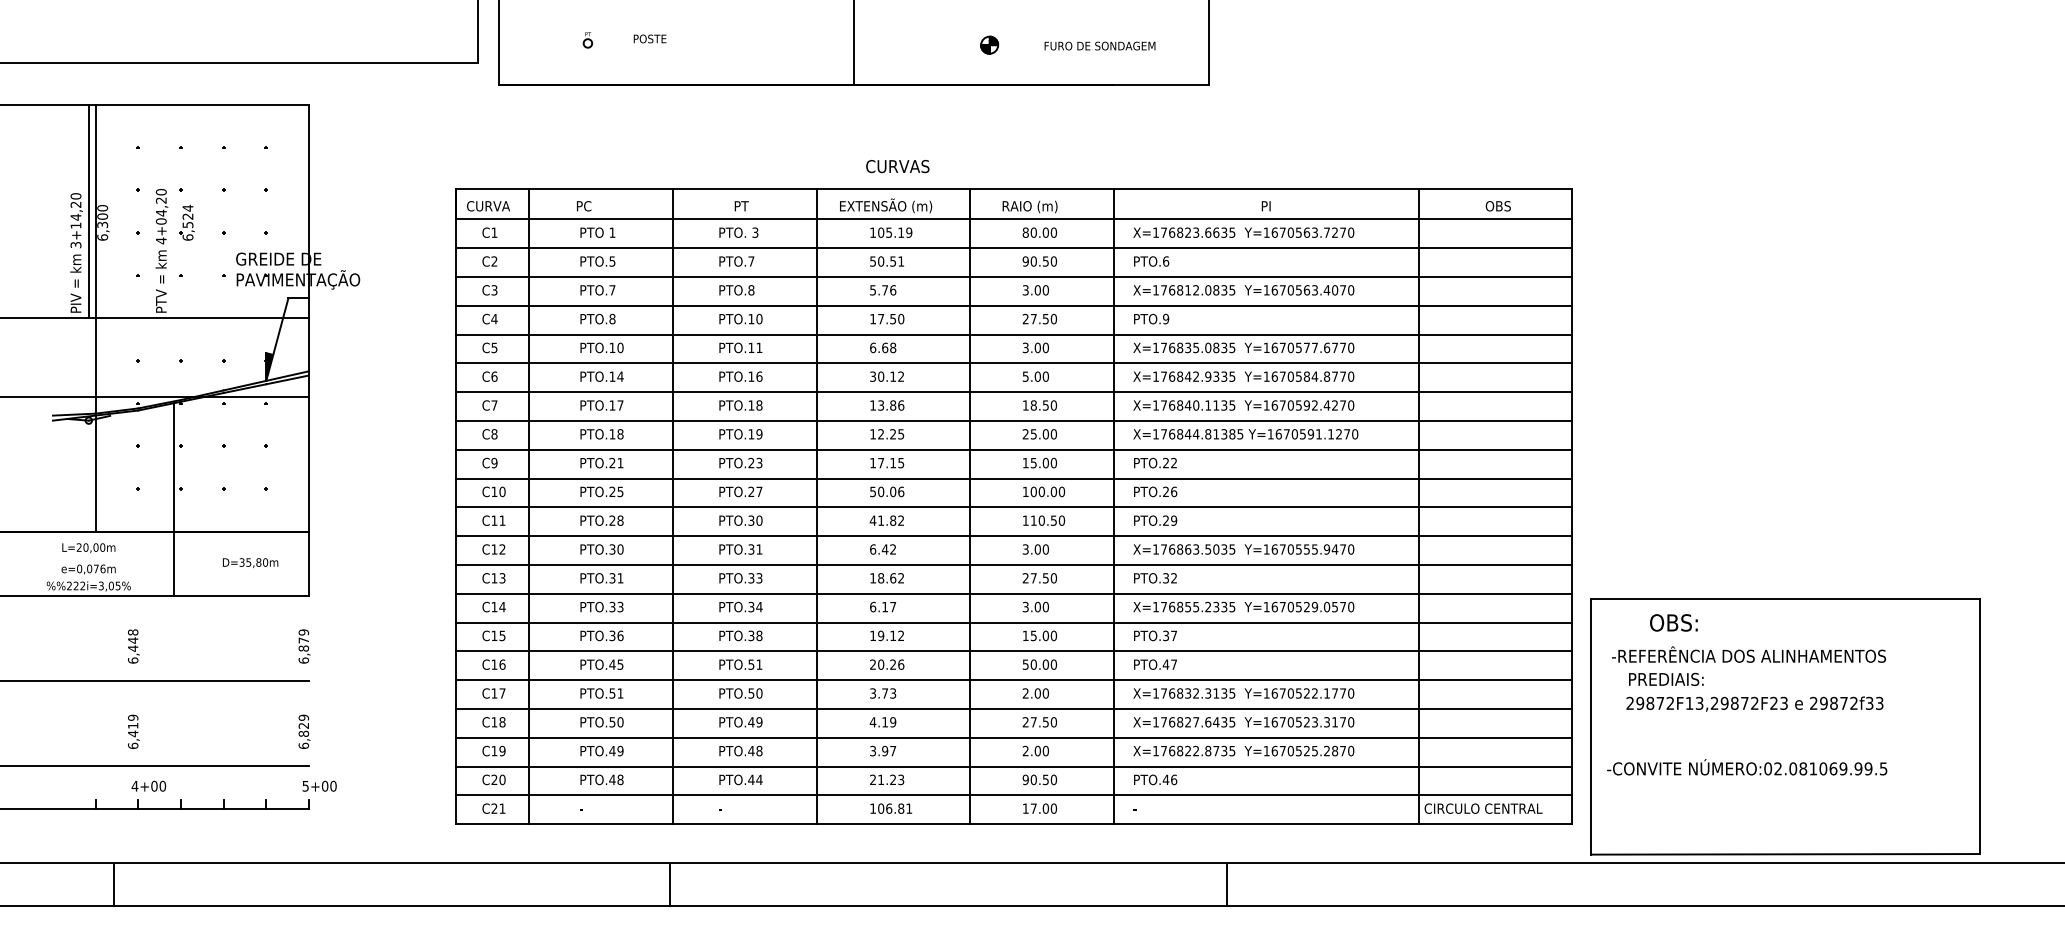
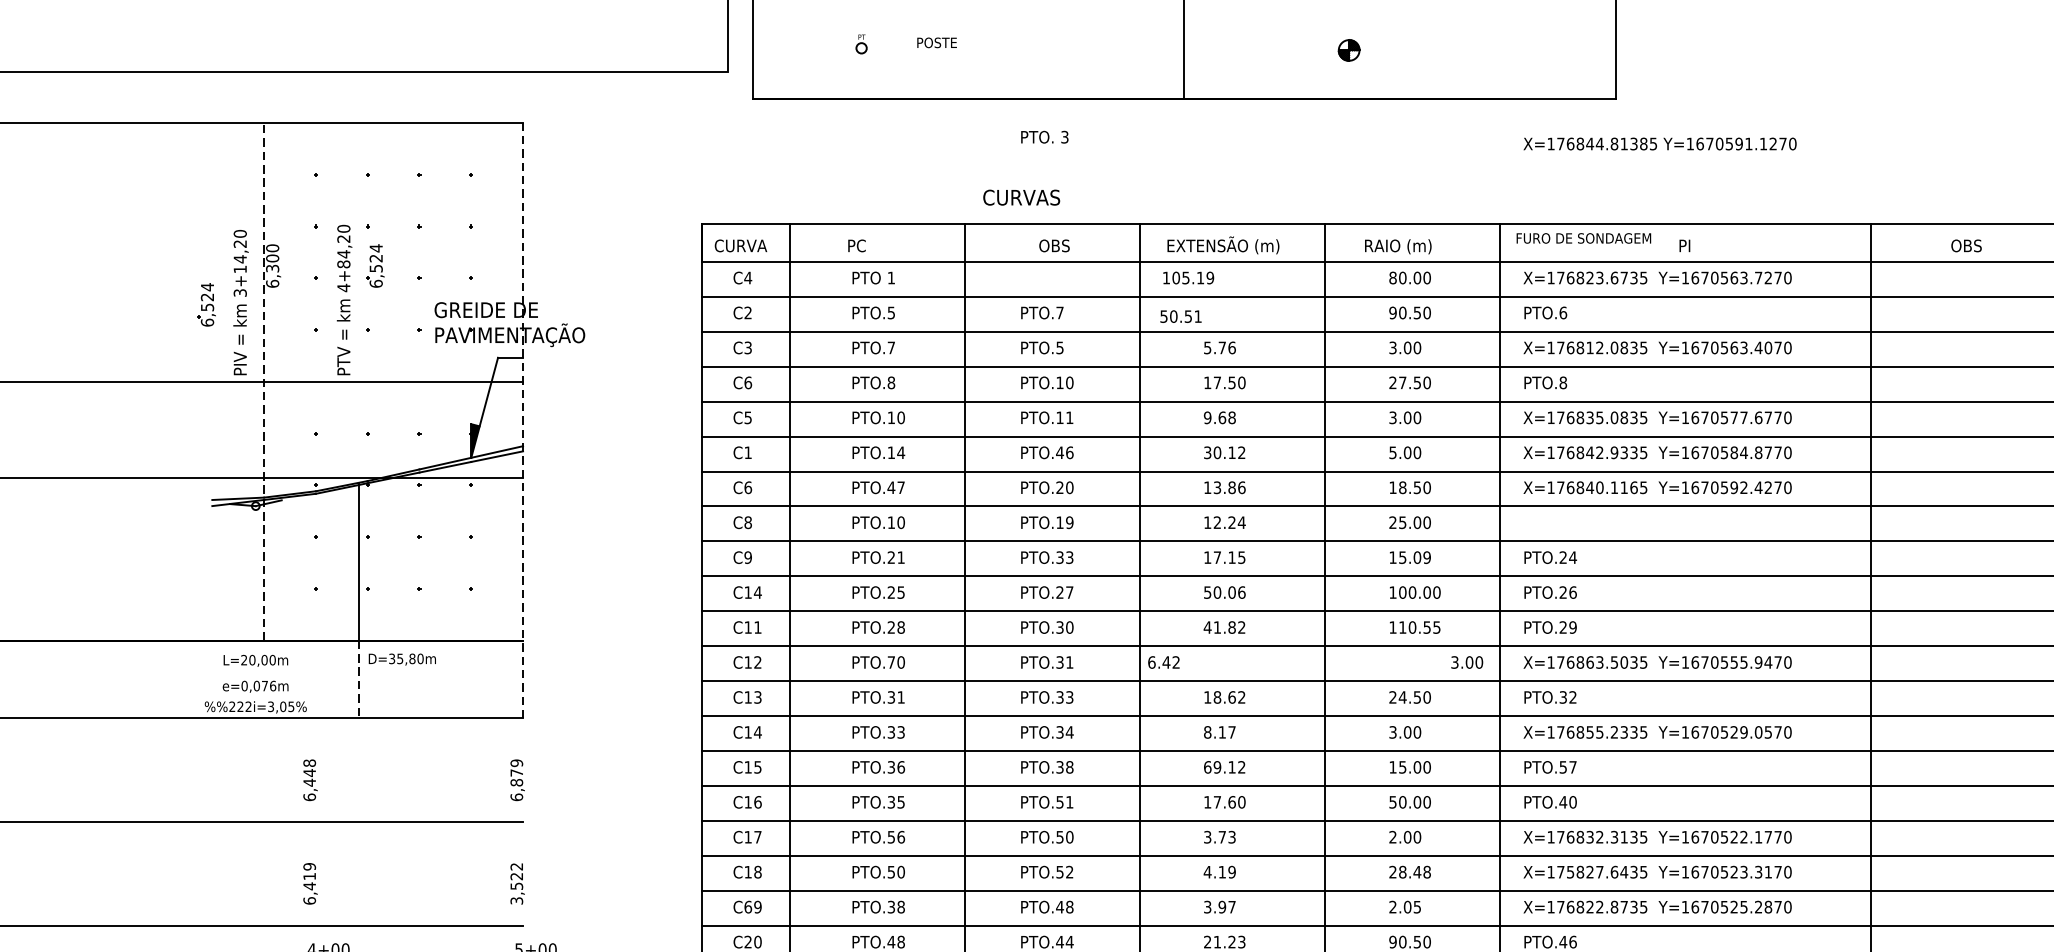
text: (1099, 45) -> (1583, 237), moved
text: (897, 166) -> (1021, 197), moved
text: (746, 206) -> (1054, 246), PT -> OBS
line: (88, 211) -> (255, 252), removed
text: (161, 221) -> (344, 264), 4+04,20 -> 4+84,20
text: (494, 232) -> (748, 277), C1 -> C4
text: (738, 232) -> (1044, 136), moved
text: (891, 232) -> (1188, 277), moved
text: (1216, 232) -> (1624, 277), X=176823.6635 -> X=176823.6735
part: (47, 254) -> (205, 304), added
text: (886, 261) -> (1180, 316), moved
text: (751, 290) -> (1060, 348), PTO.8 -> PTO.5
line: (95, 317) -> (263, 380), solid -> dashed
text: (494, 318) -> (748, 382), C4 -> C6
text: (1166, 319) -> (1563, 383), PTO.9 -> PTO.8
text: (873, 347) -> (1208, 417), 6.68 -> 9.68
line: (308, 349) -> (522, 419), solid -> dashed
text: (494, 376) -> (748, 452), C6 -> C1
text: (751, 376) -> (1060, 452), PTO.16 -> PTO.46
text: (494, 405) -> (748, 487), C7 -> C6
text: (612, 405) -> (891, 487), PTO.17 -> PTO.47
text: (755, 405) -> (1064, 487), PTO.18 -> PTO.20
text: (1224, 405) -> (1634, 487), X=176840.1135 -> X=176840.1165
text: (620, 434) -> (901, 522), PTO.18 -> PTO.10
text: (900, 434) -> (1240, 522), 12.25 -> 12.24
text: (1245, 434) -> (1659, 144), moved
text: (1173, 462) -> (1572, 556), PTO.22 -> PTO.24
text: (751, 463) -> (1060, 558), PTO.23 -> PTO.33
text: (1053, 463) -> (1426, 558), 15.00 -> 15.09
text: (502, 491) -> (757, 592), C10 -> C14
text: (1061, 520) -> (1436, 627), 110.50 -> 110.55
text: (612, 549) -> (891, 662), PTO.30 -> PTO.70
text: (882, 549) -> (1163, 662), moved
text: (1035, 549) -> (1466, 662), moved
text: (250, 562) -> (402, 658), moved
line: (174, 563) -> (359, 679), solid -> dashed
text: (1033, 578) -> (1402, 697), 27.50 -> 24.50
text: (873, 606) -> (1208, 731), 6.17 -> 8.17
text: (1165, 634) -> (1562, 765), PTO.37 -> PTO.57
text: (873, 635) -> (1208, 766), 19.12 -> 69.12
text: (612, 664) -> (891, 802), PTO.45 -> PTO.35
text: (887, 664) -> (1225, 802), 20.26 -> 17.60
text: (1174, 664) -> (1573, 802), PTO.47 -> PTO.40
text: (620, 693) -> (901, 837), PTO.51 -> PTO.56
text: (755, 722) -> (1064, 872), PTO.49 -> PTO.52
text: (1043, 722) -> (1414, 872), 27.50 -> 28.48
text: (1172, 722) -> (1571, 872), X=176827.6435 -> X=175827.6435
text: (303, 731) -> (516, 883), 6,829 -> 3,522
text: (494, 750) -> (748, 906), C19 -> C69
text: (616, 750) -> (896, 906), PTO.49 -> PTO.38
text: (1045, 750) -> (1416, 906), 2.00 -> 2.05

